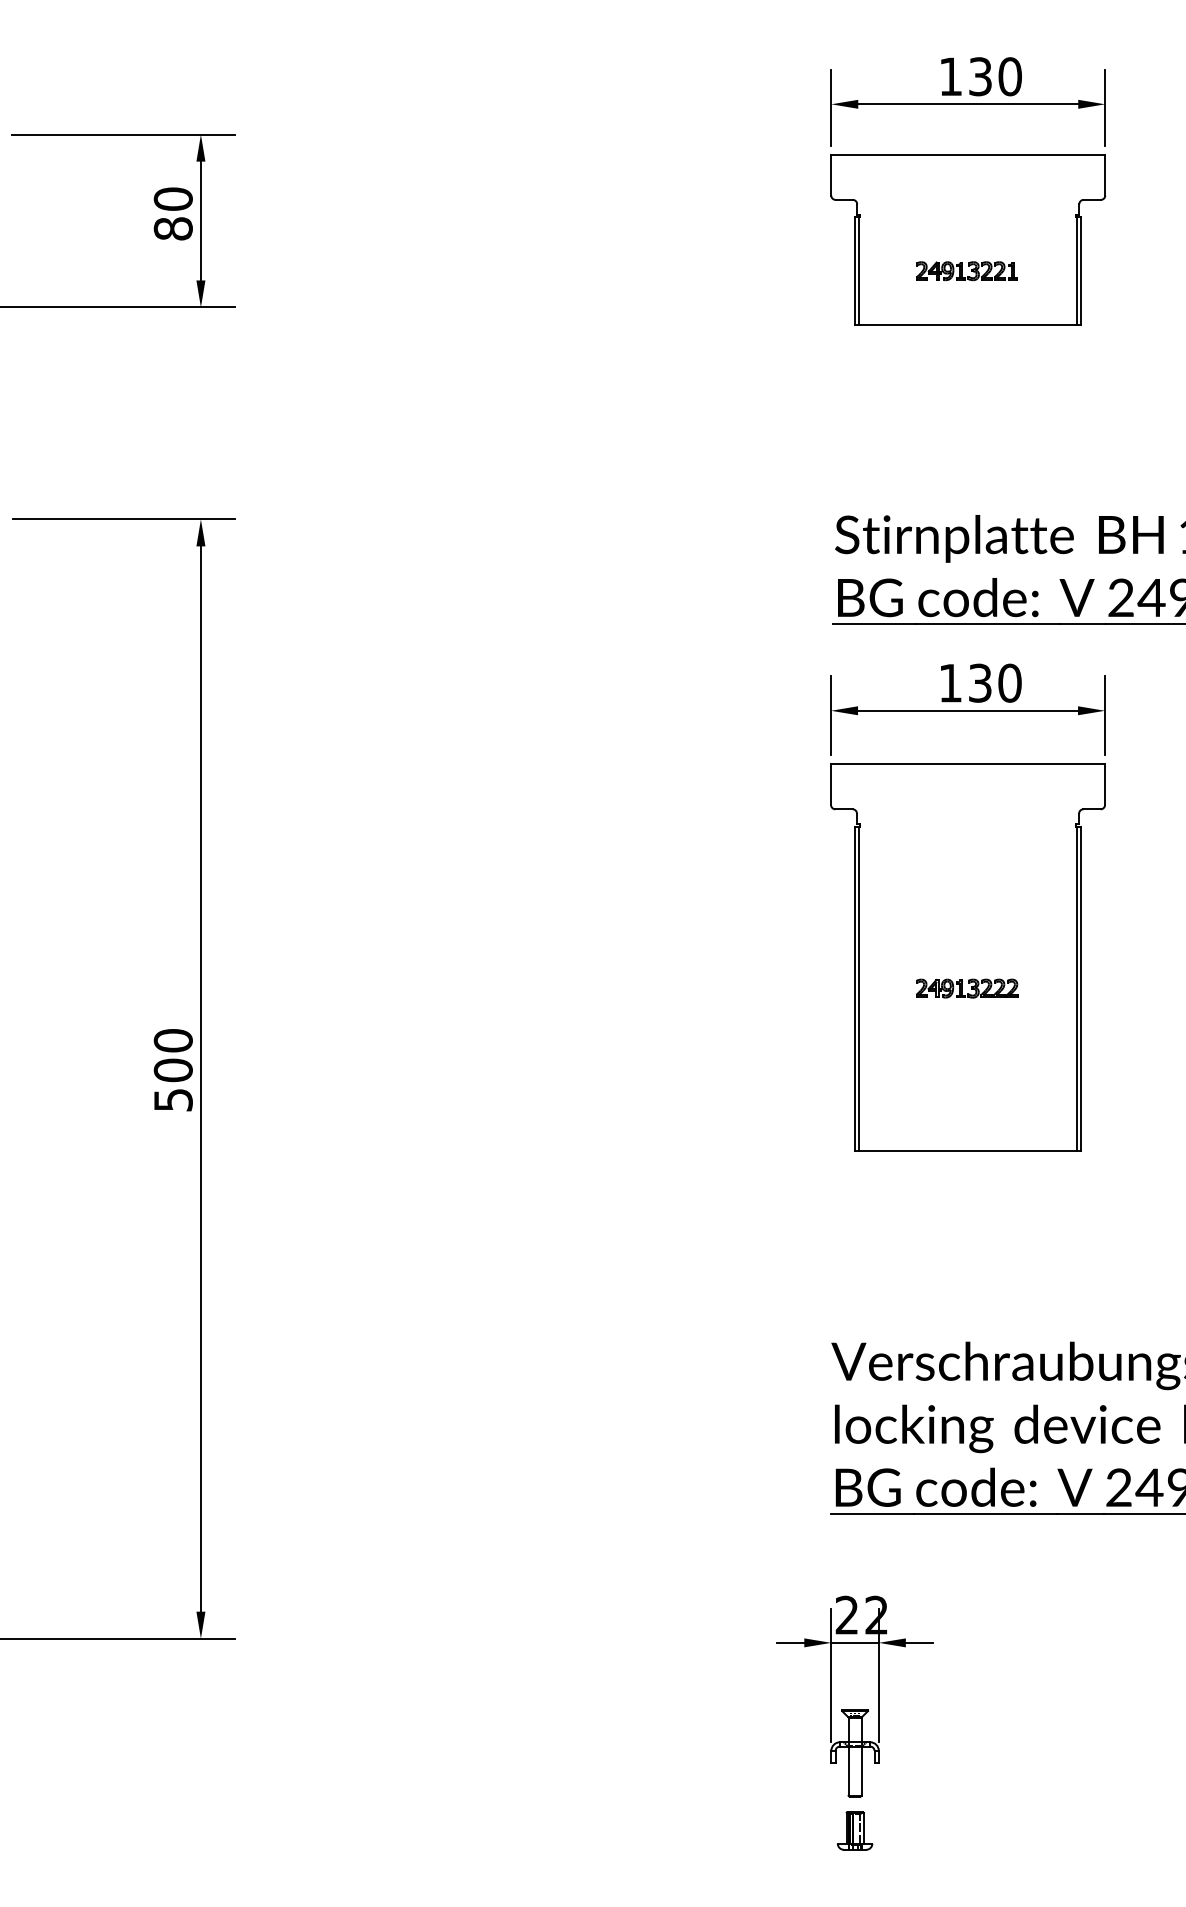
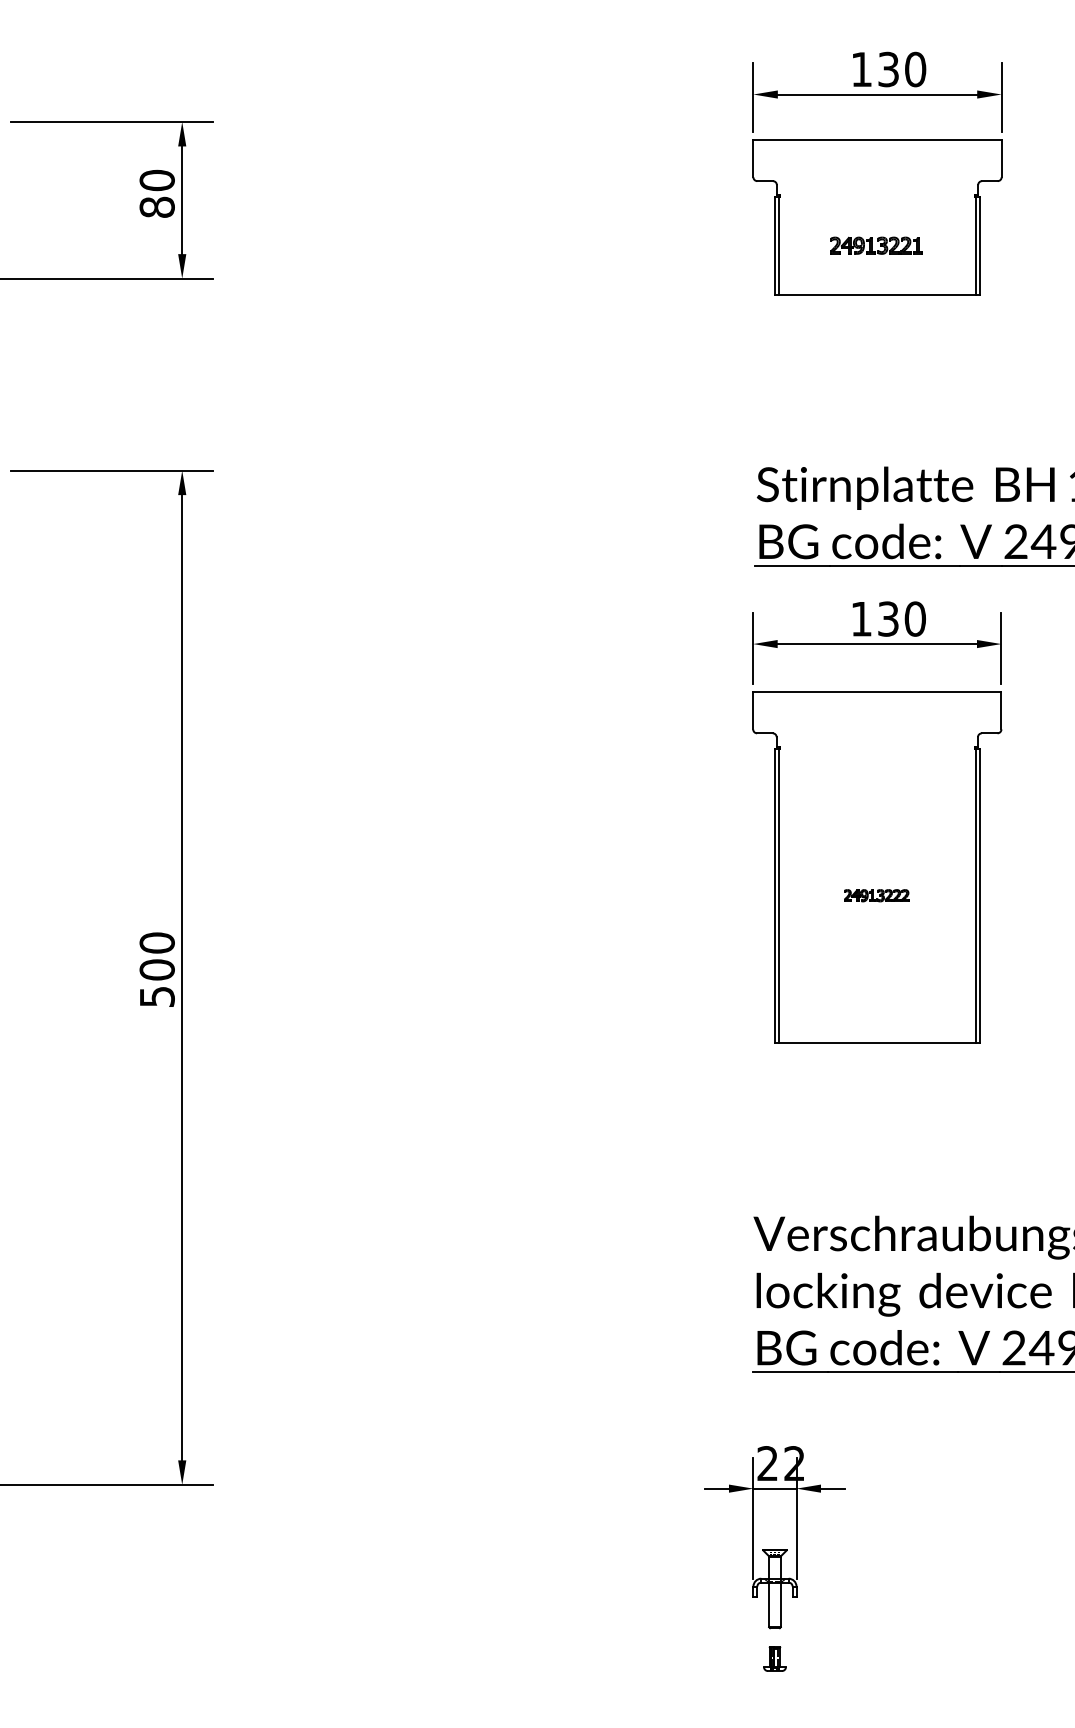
part: (967, 988) -> (876, 895), size x0.7
part: (854, 1830) -> (774, 1658), size x0.7

